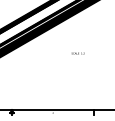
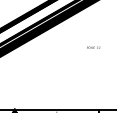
text: (77, 53) -> (92, 47), moved

